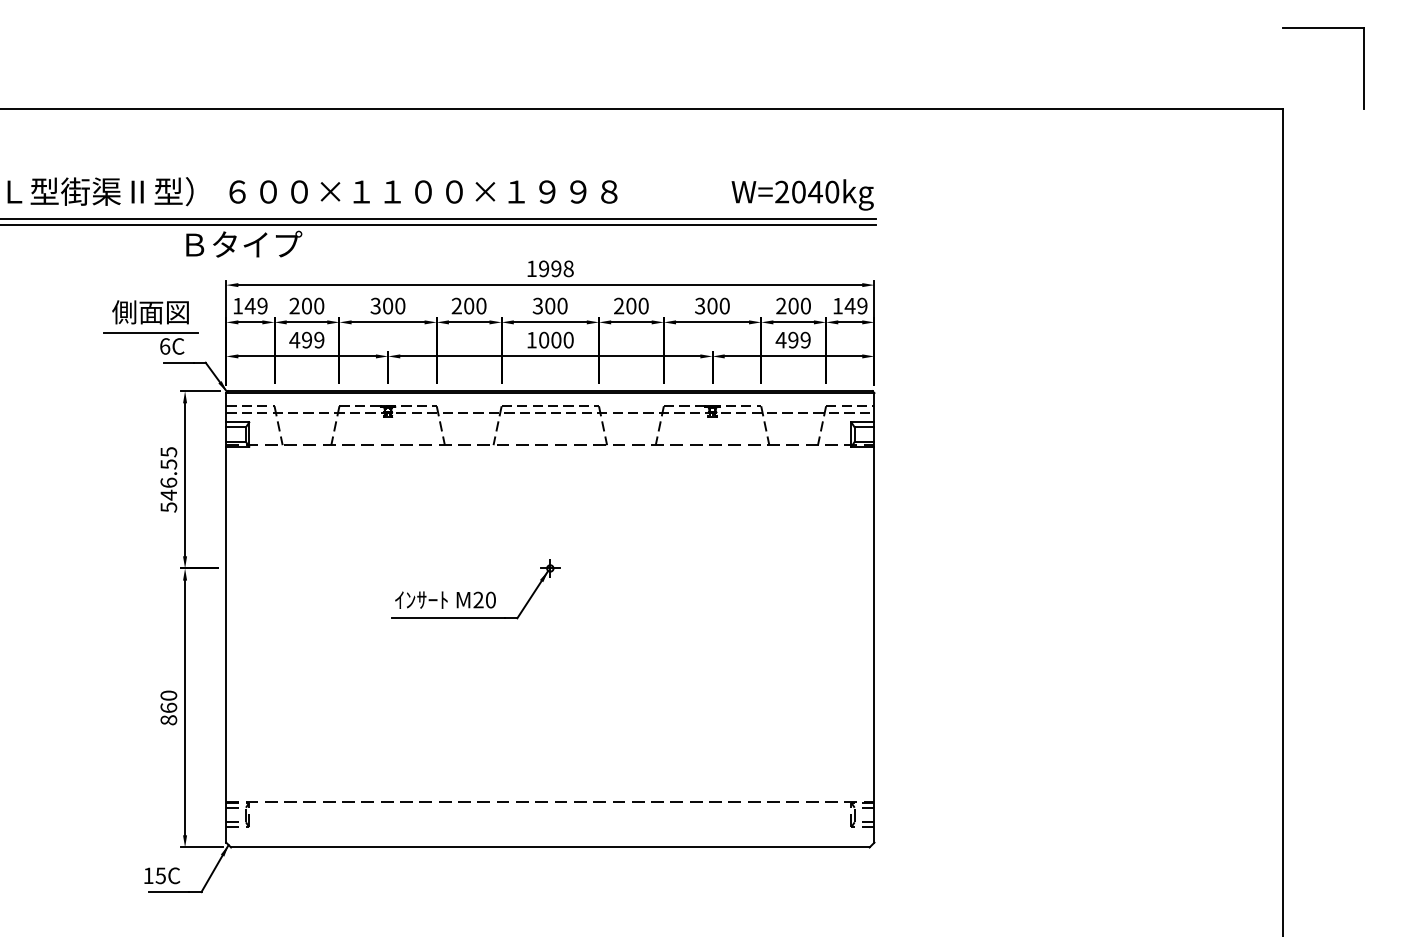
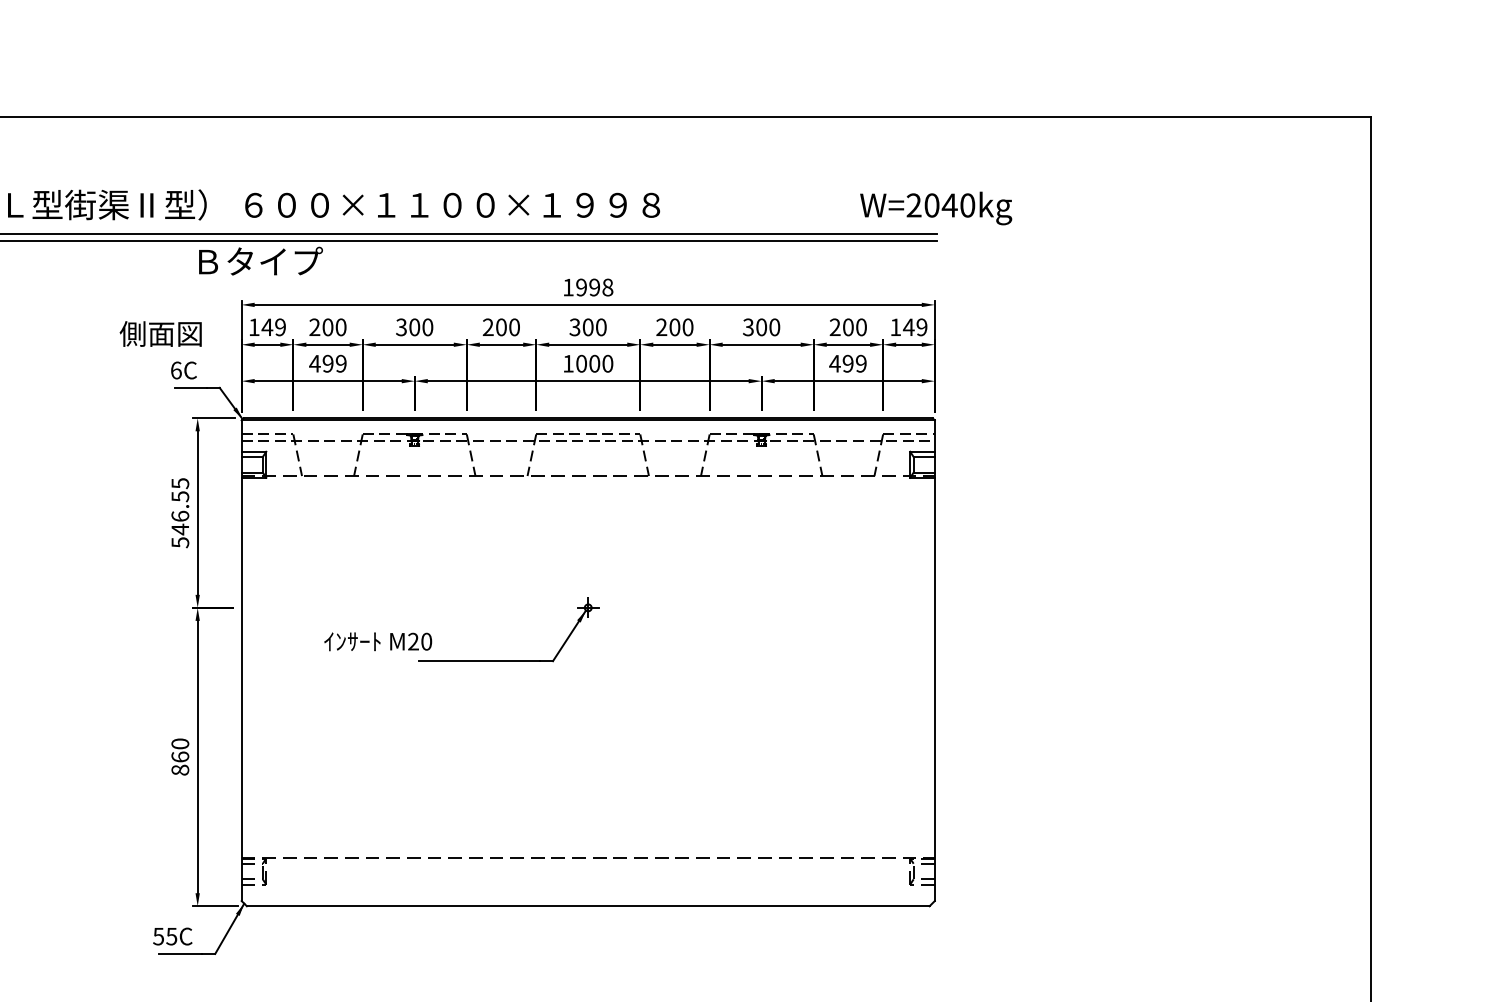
part: (1323, 28) -> (1414, 30), removed
text: (803, 194) -> (936, 208), moved
line: (150, 333) -> (160, 356), removed
text: (445, 599) -> (378, 641), moved
text: (148, 875) -> (158, 936), 15C -> 55C

